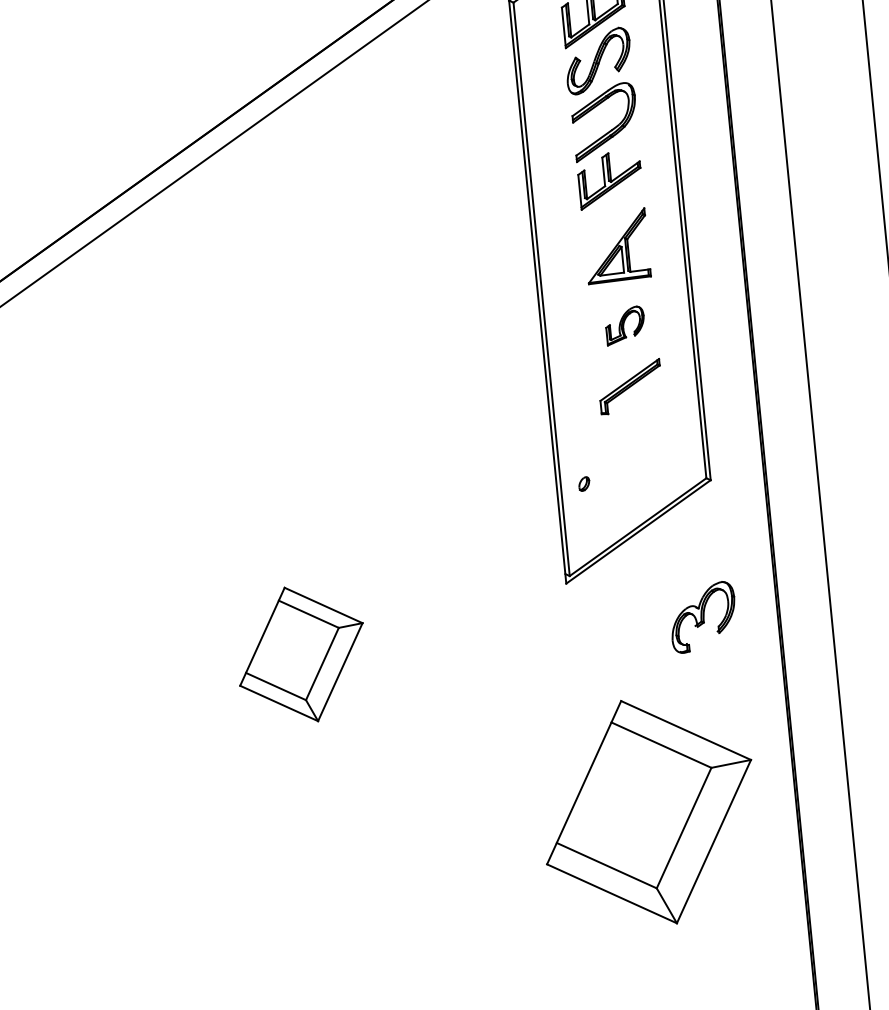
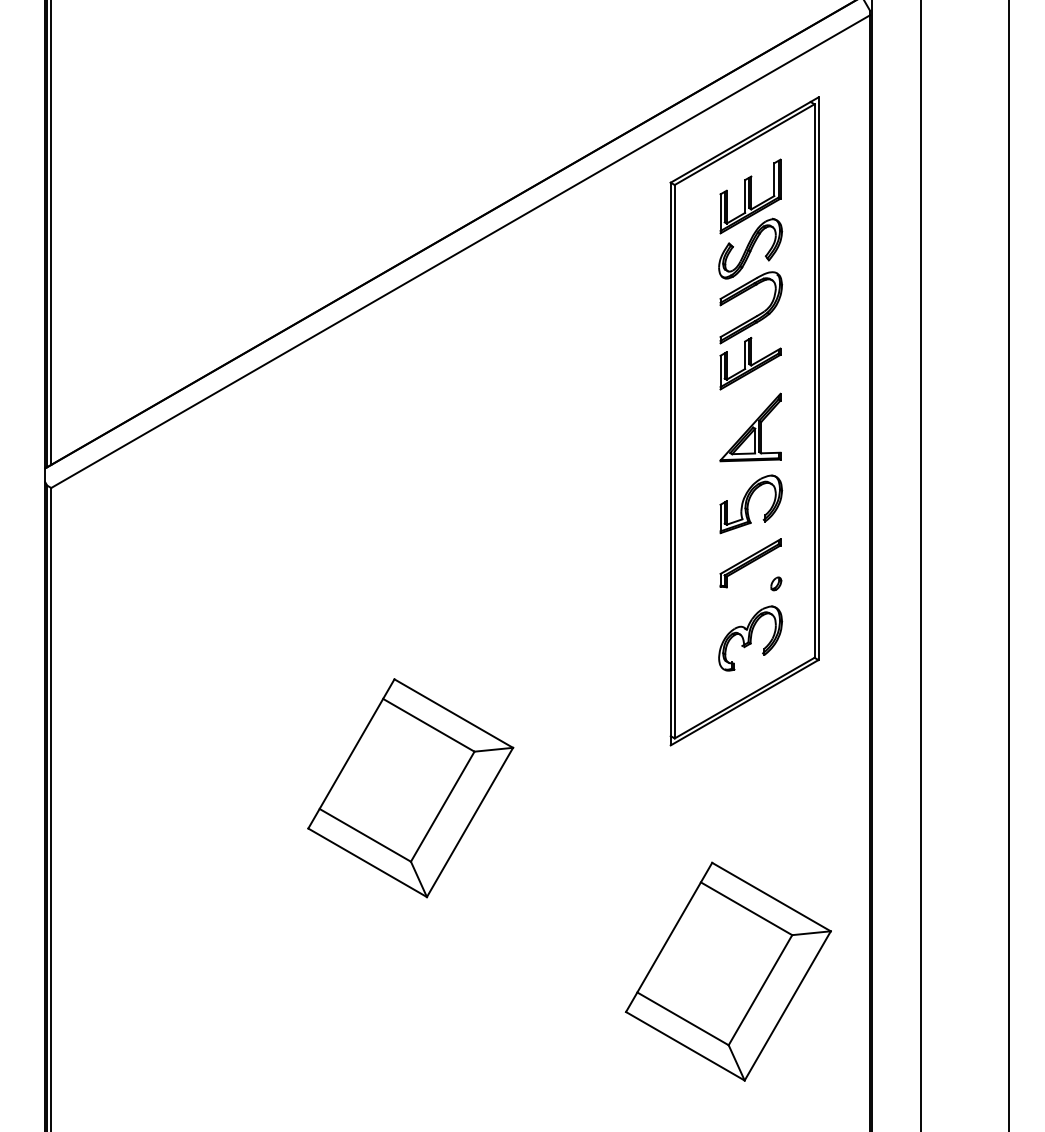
part: (625, 325) -> (751, 504), size x1.67
part: (584, 483) -> (776, 583), moved
part: (703, 617) -> (750, 638), moved
part: (301, 654) -> (410, 788), size x1.67

